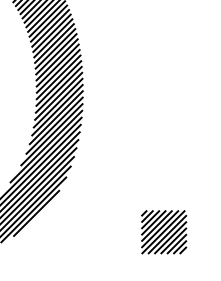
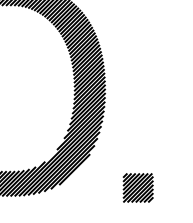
part: (162, 231) -> (137, 187), moved

